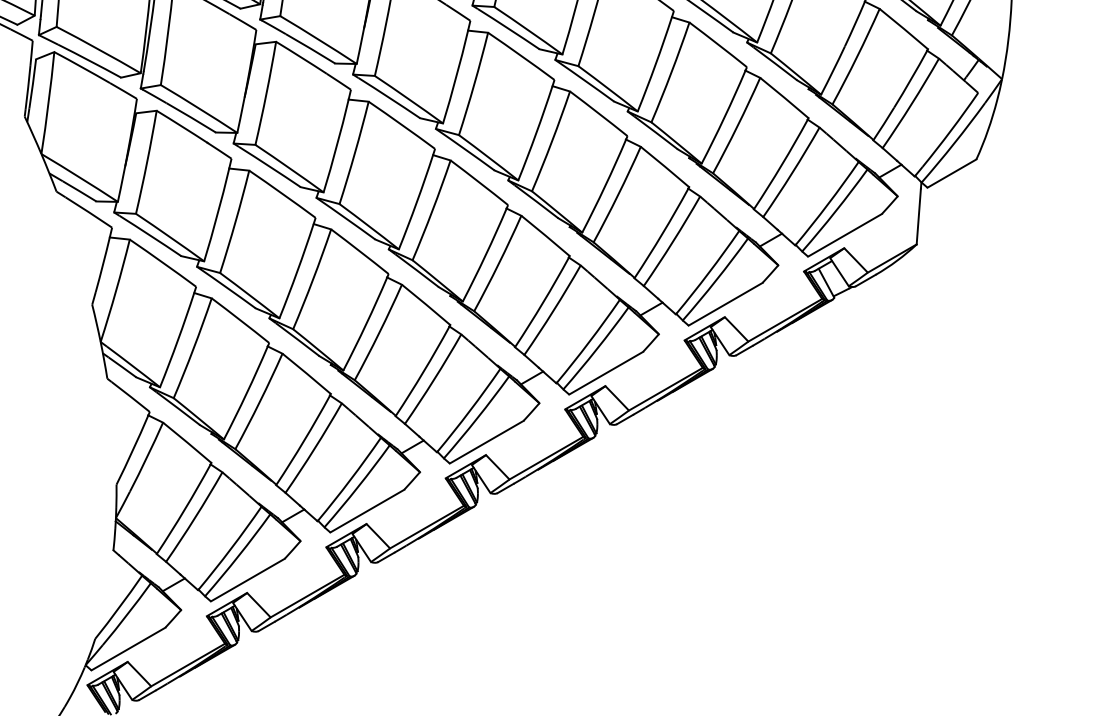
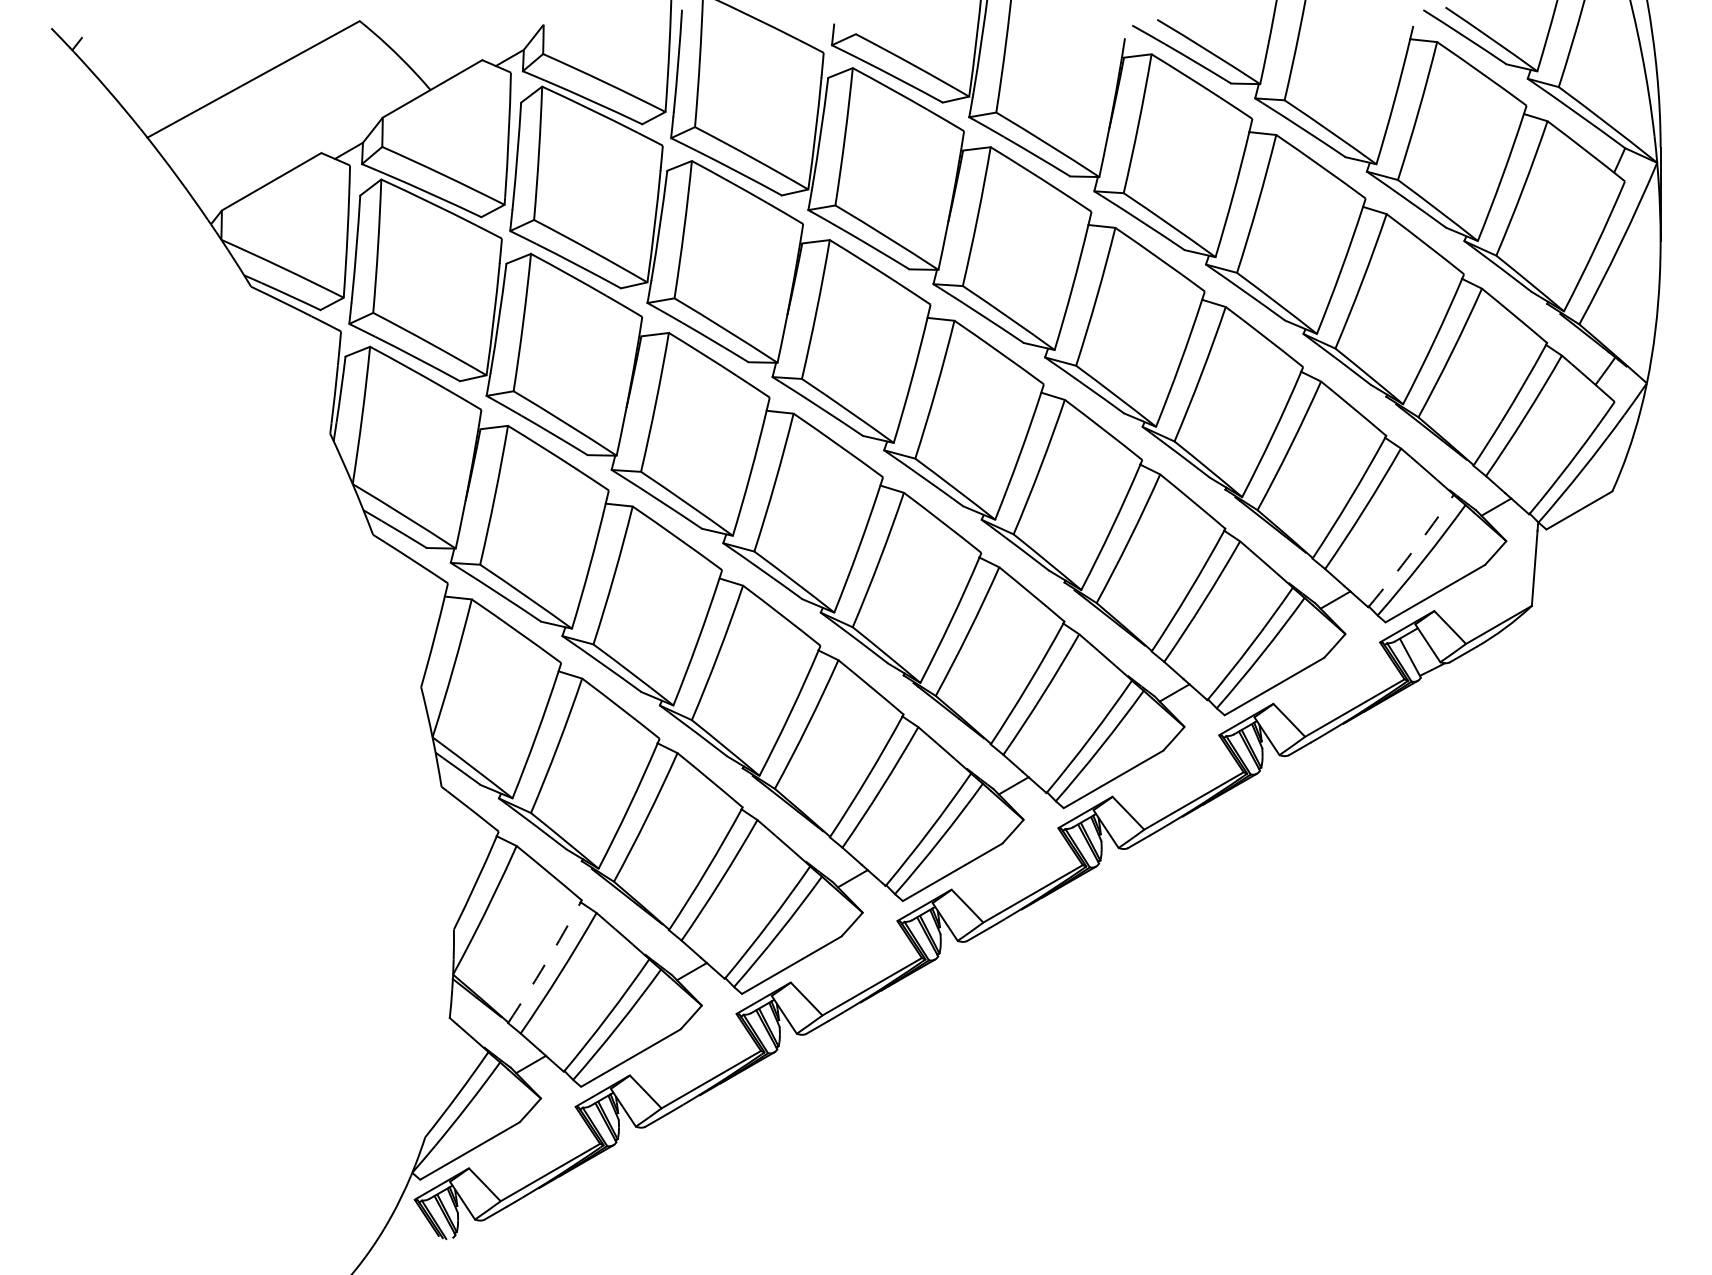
arc: (828, 204) -> (1412, 551), solid -> dashed
arc: (184, 509) -> (545, 963), solid -> dashed

